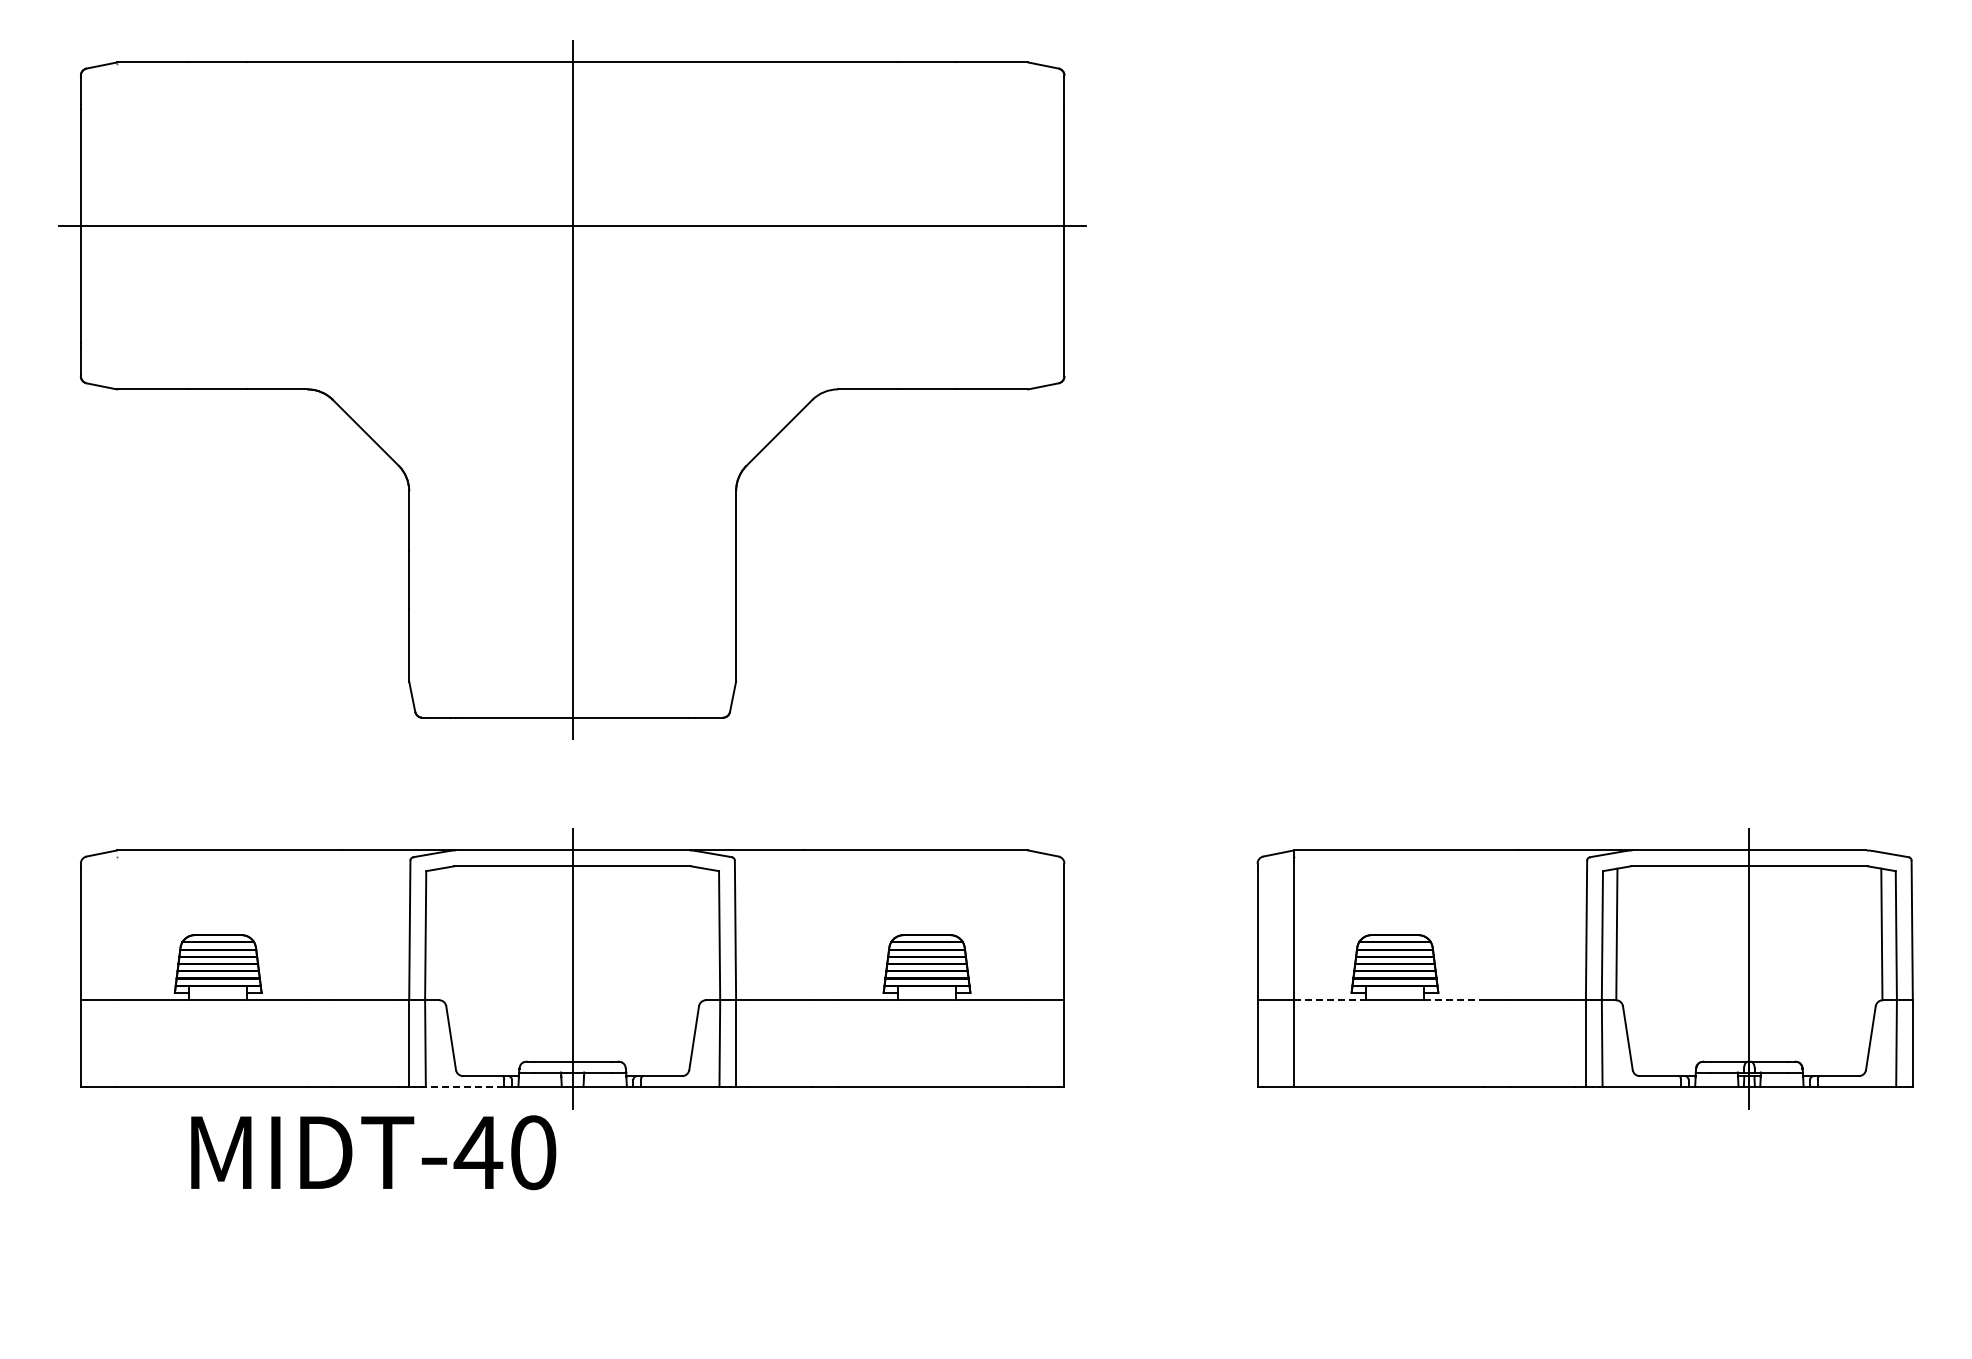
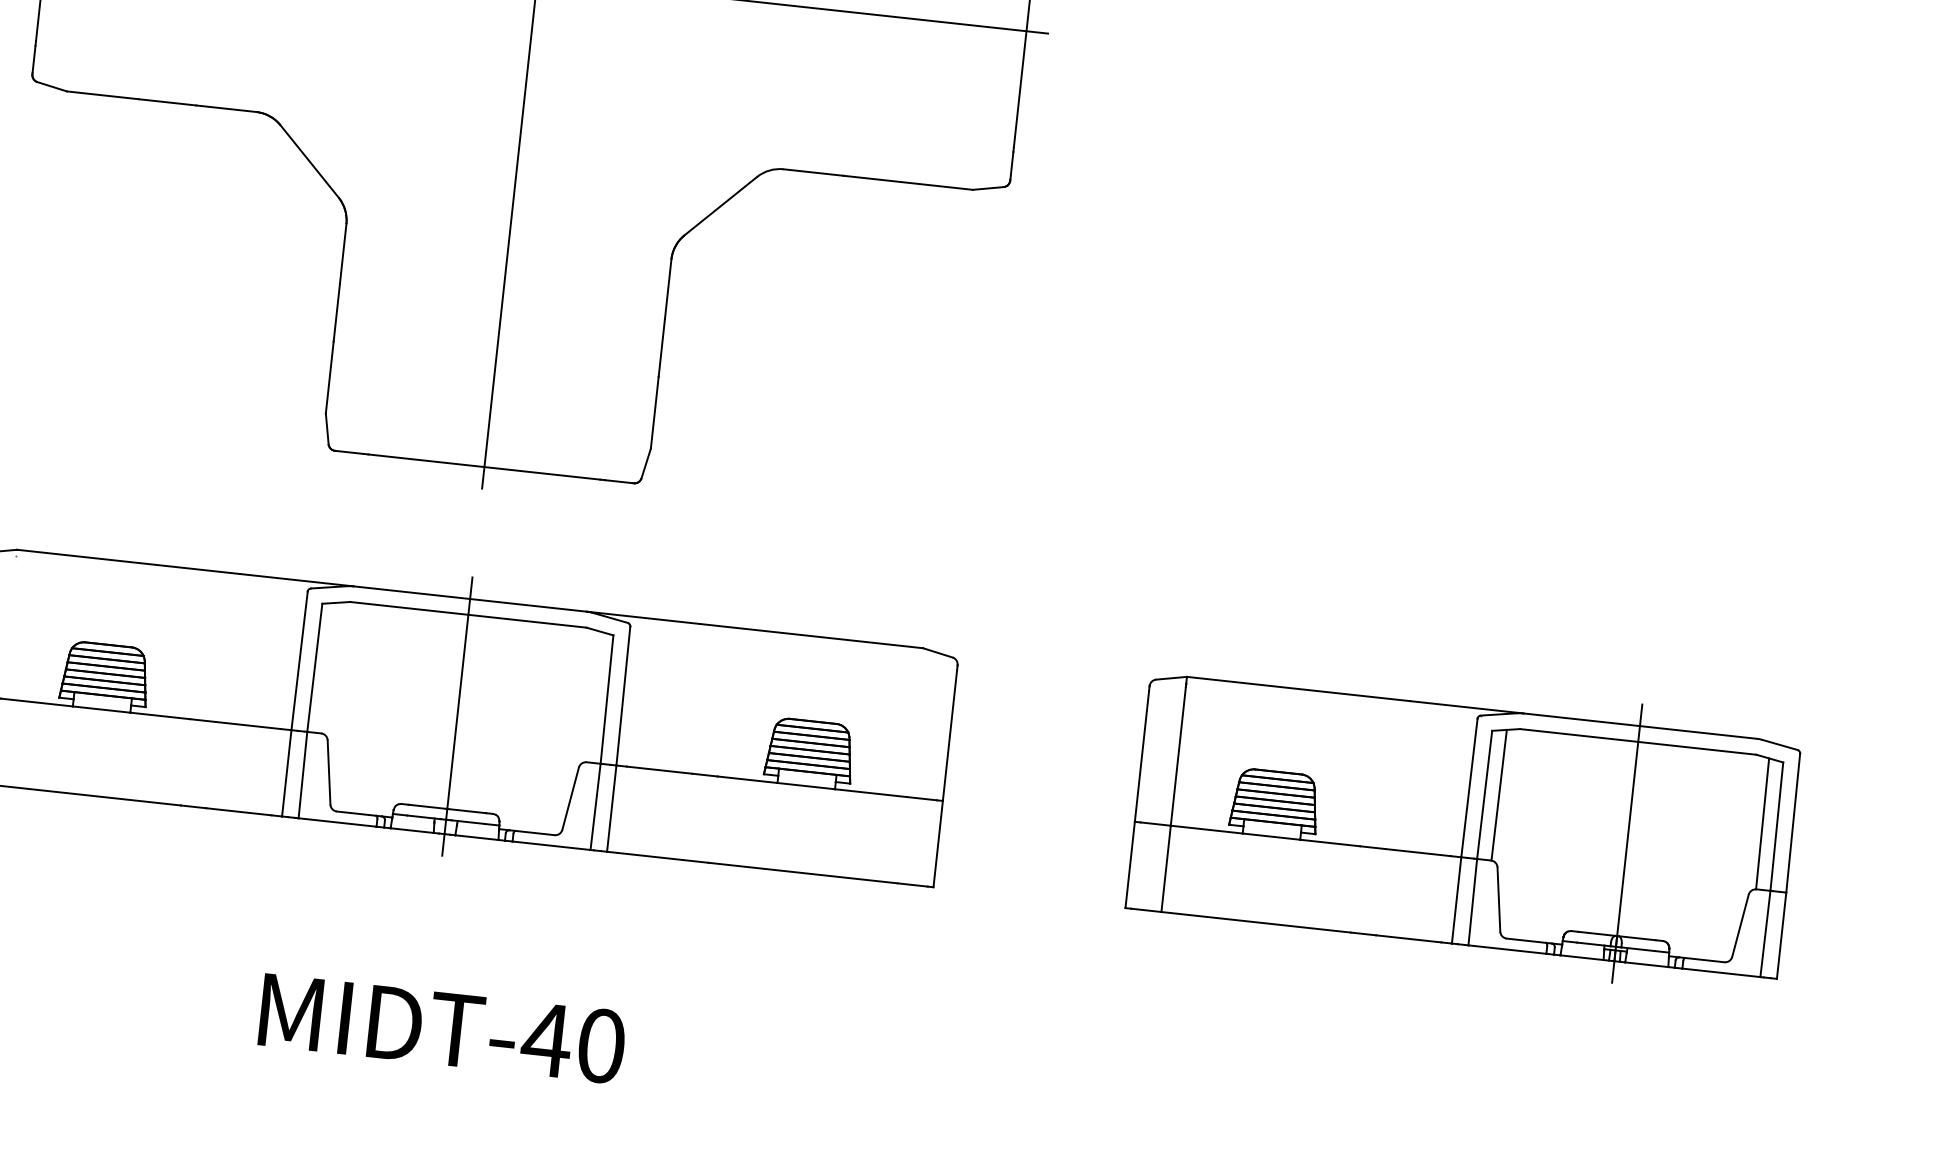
line: (1330, 1000) -> (1207, 829), dashed -> solid
line: (1454, 1000) -> (1330, 843), dashed -> solid
line: (464, 1086) -> (337, 821), dashed -> solid
text: (373, 1152) -> (442, 1028), moved

